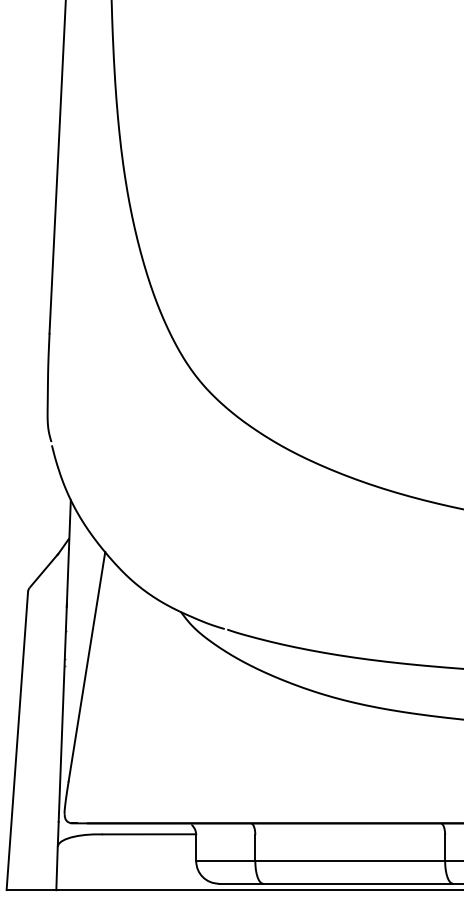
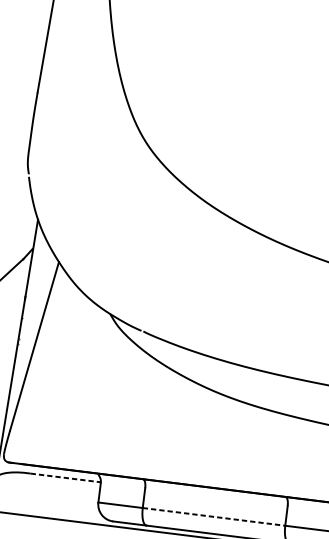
line: (149, 834) -> (65, 478), solid -> dashed
line: (350, 861) -> (214, 517), solid -> dashed

